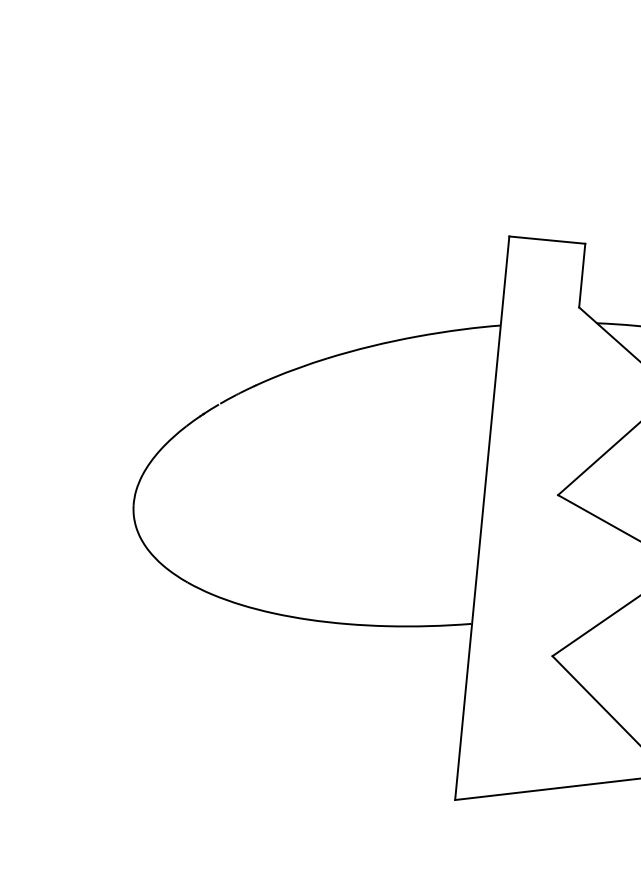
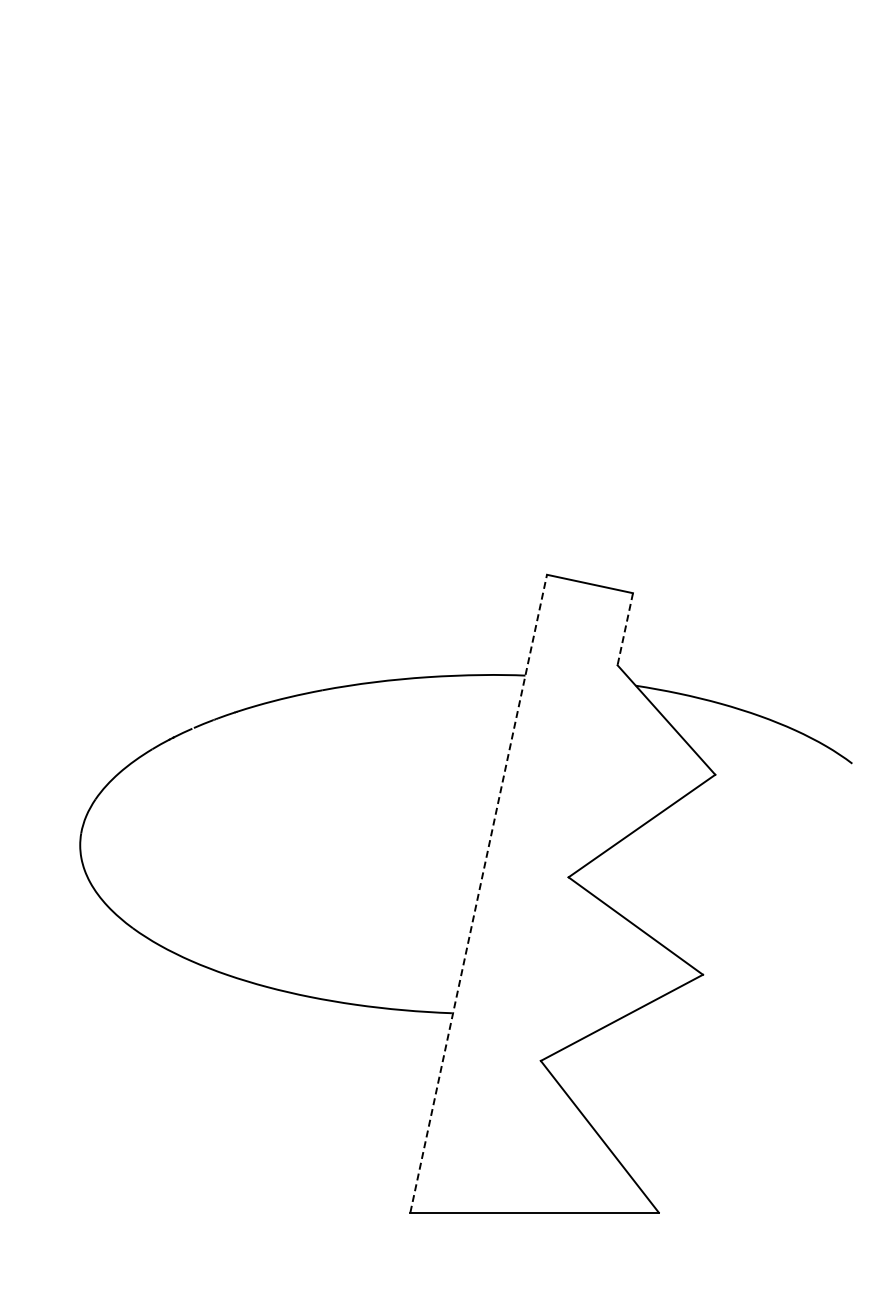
line: (582, 275) -> (625, 629), solid -> dashed
line: (482, 518) -> (478, 893), solid -> dashed

